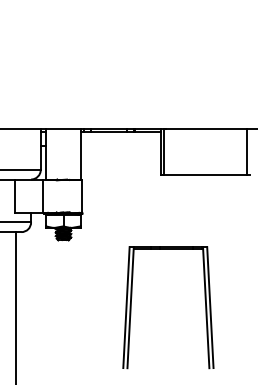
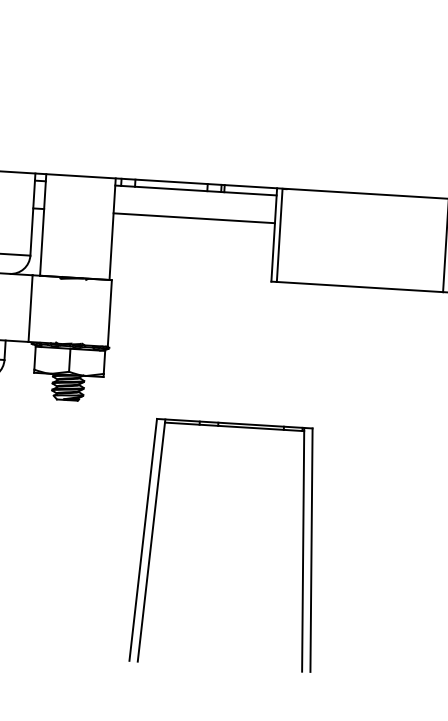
line: (120, 146) -> (193, 218), added
part: (204, 299) -> (300, 533), moved

